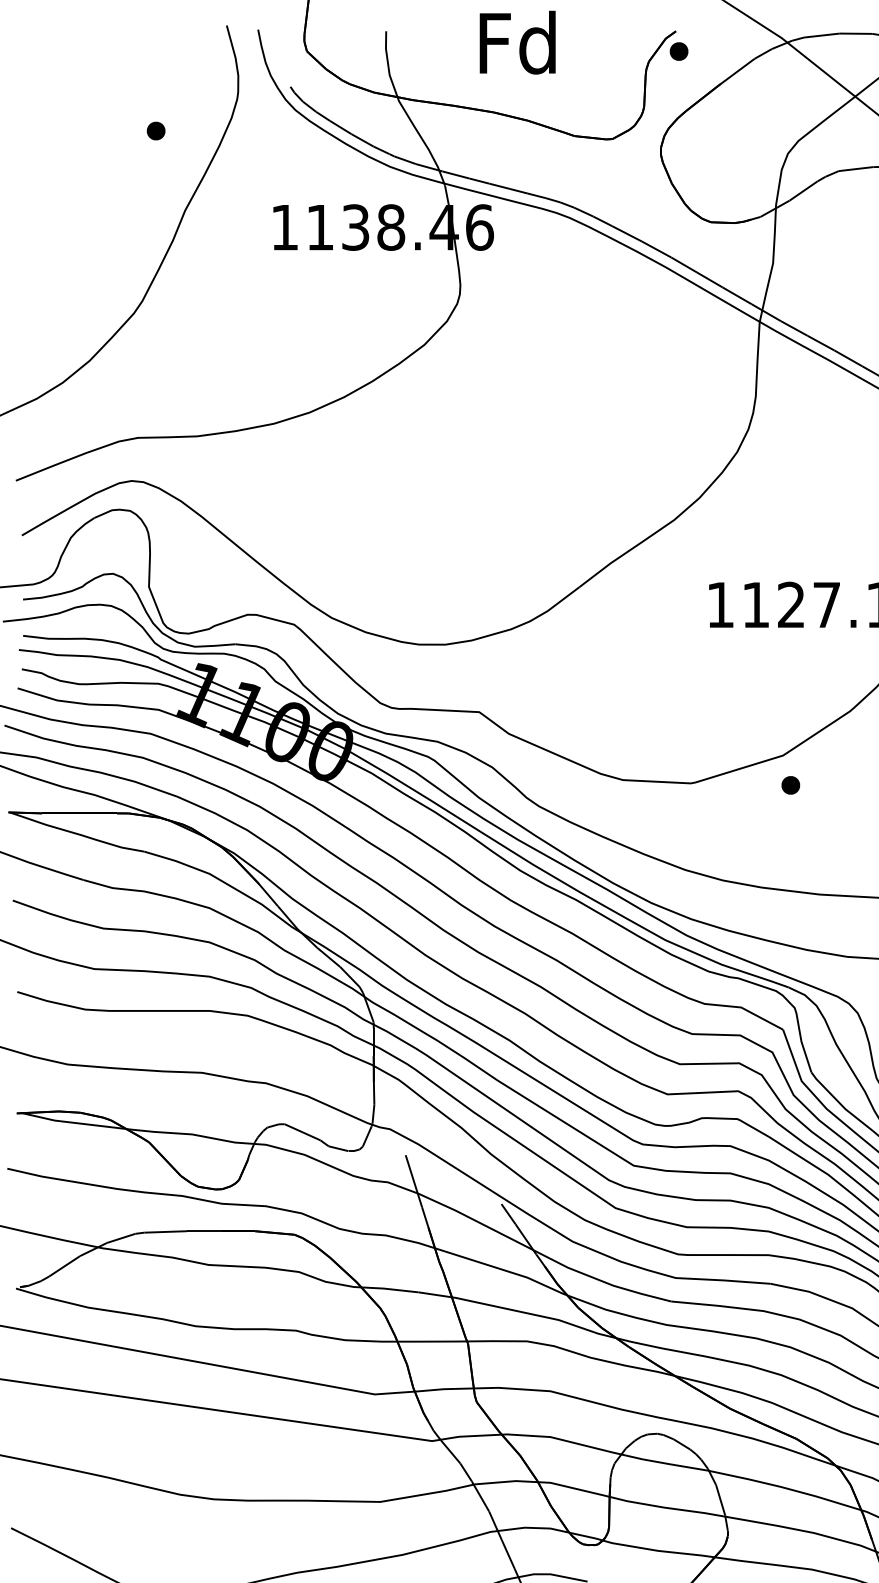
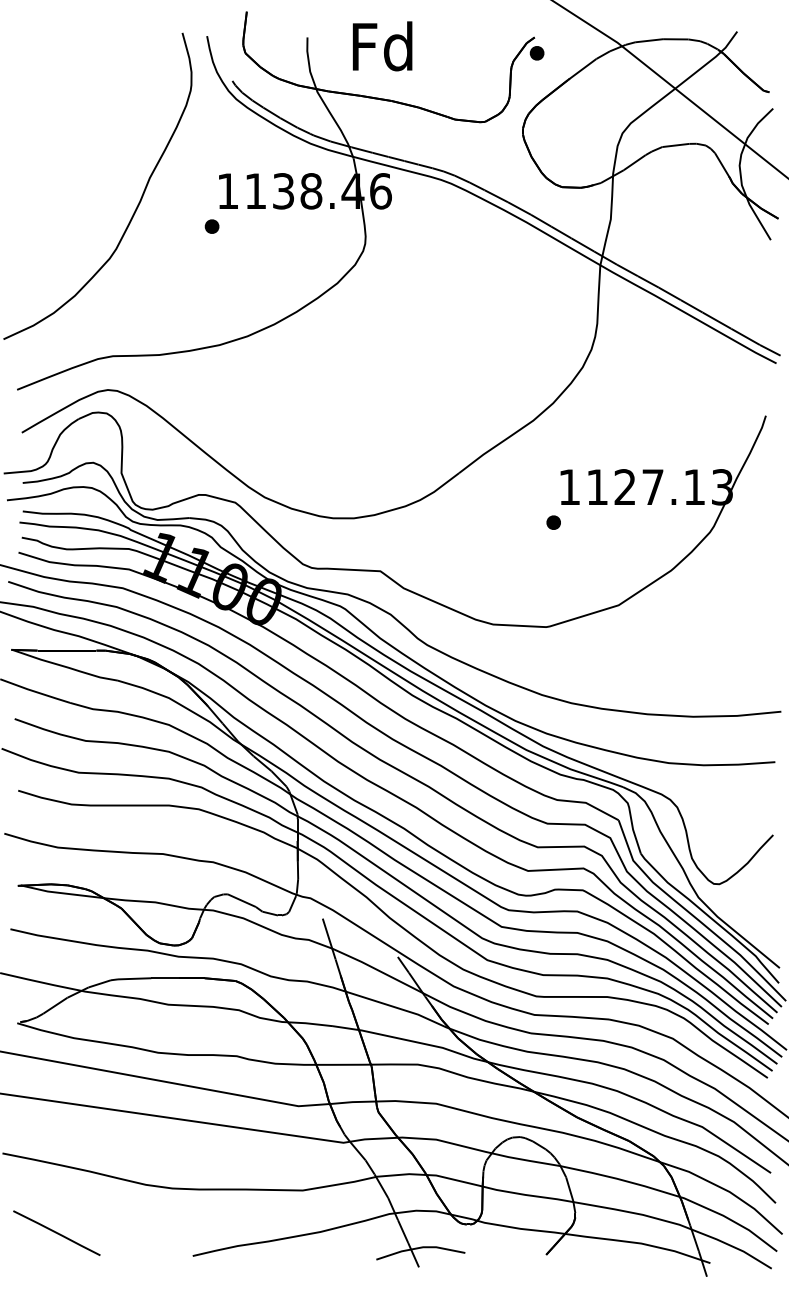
text: (517, 42) -> (382, 46), moved
part: (155, 130) -> (211, 226), moved
part: (790, 785) -> (553, 522), moved

